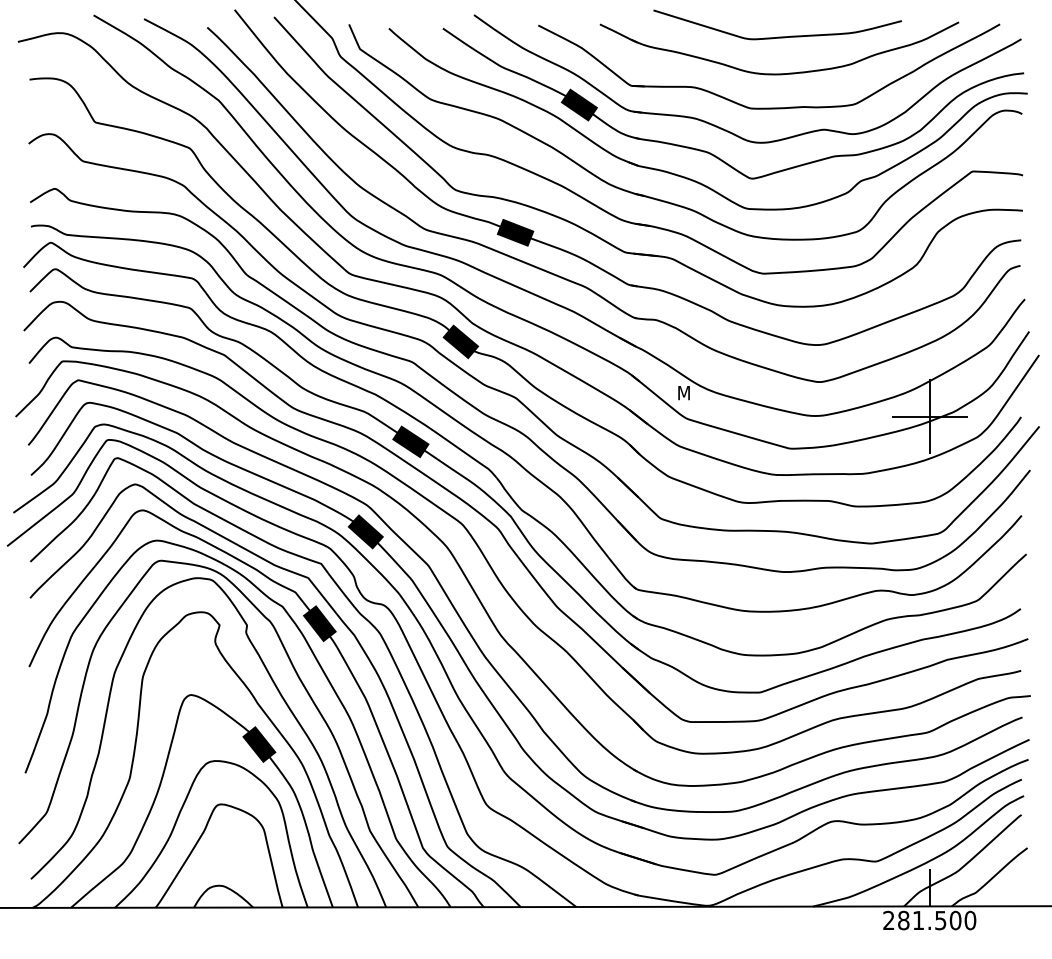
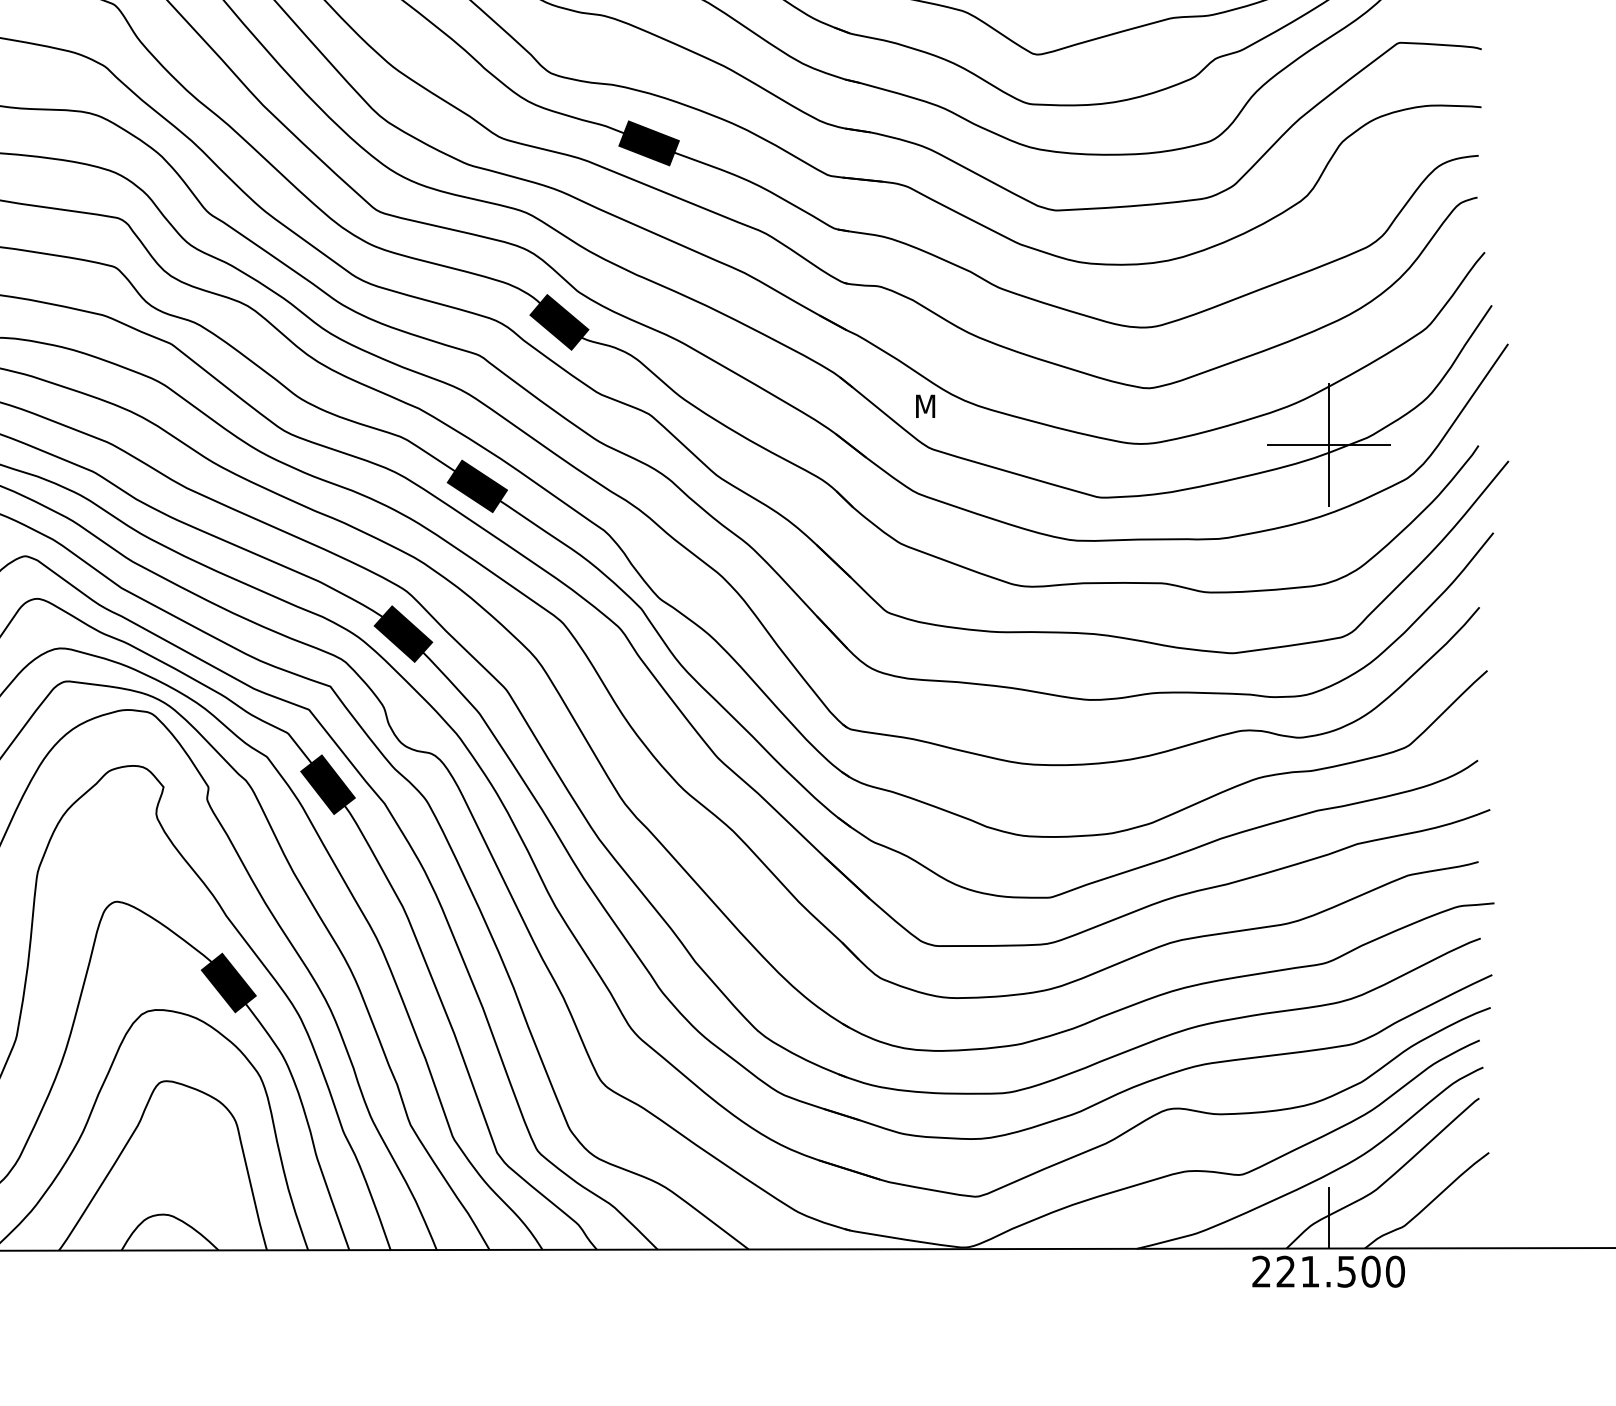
text: (903, 920) -> (1285, 1271), 281.500 -> 221.500

